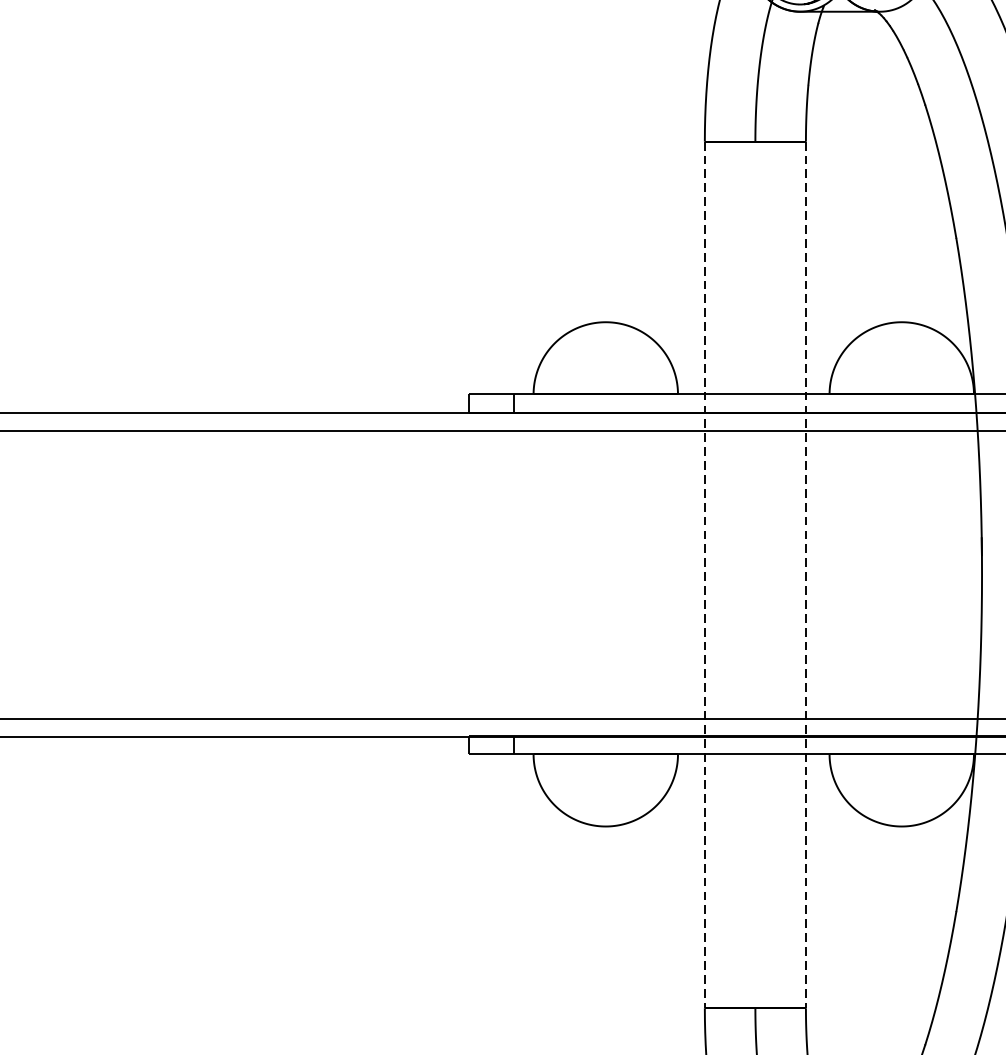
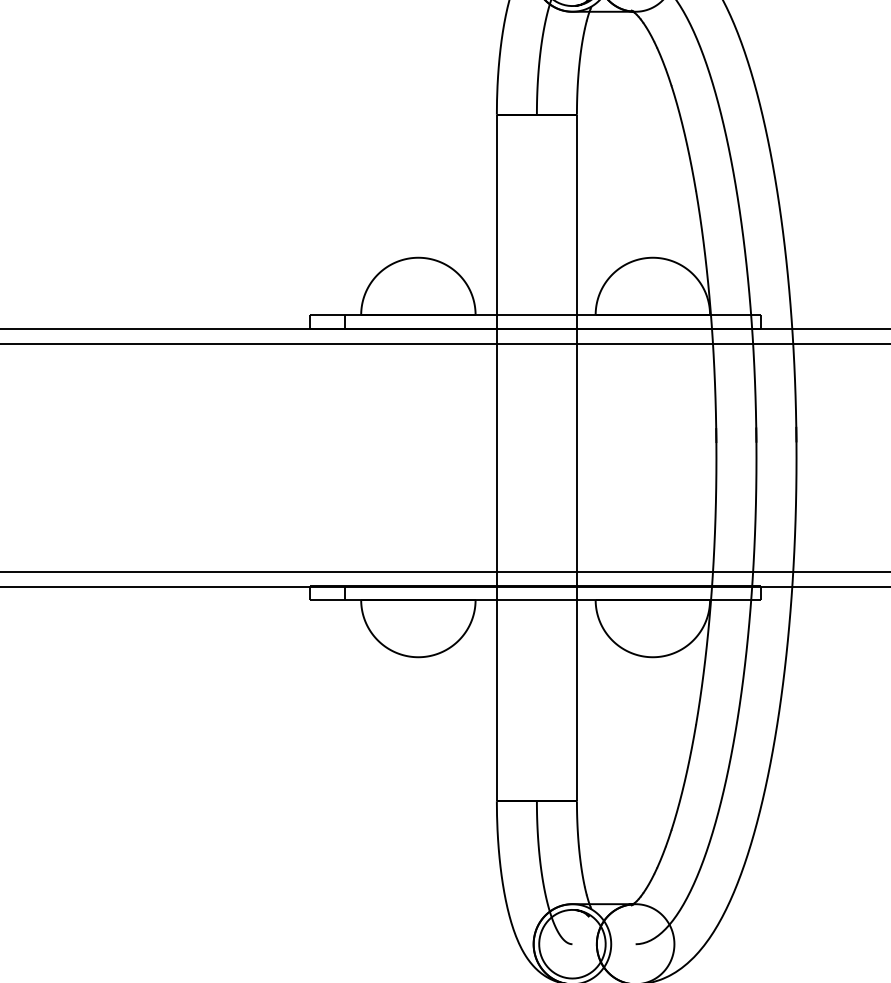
line: (704, 575) -> (496, 458), dashed -> solid
line: (805, 575) -> (576, 458), dashed -> solid

